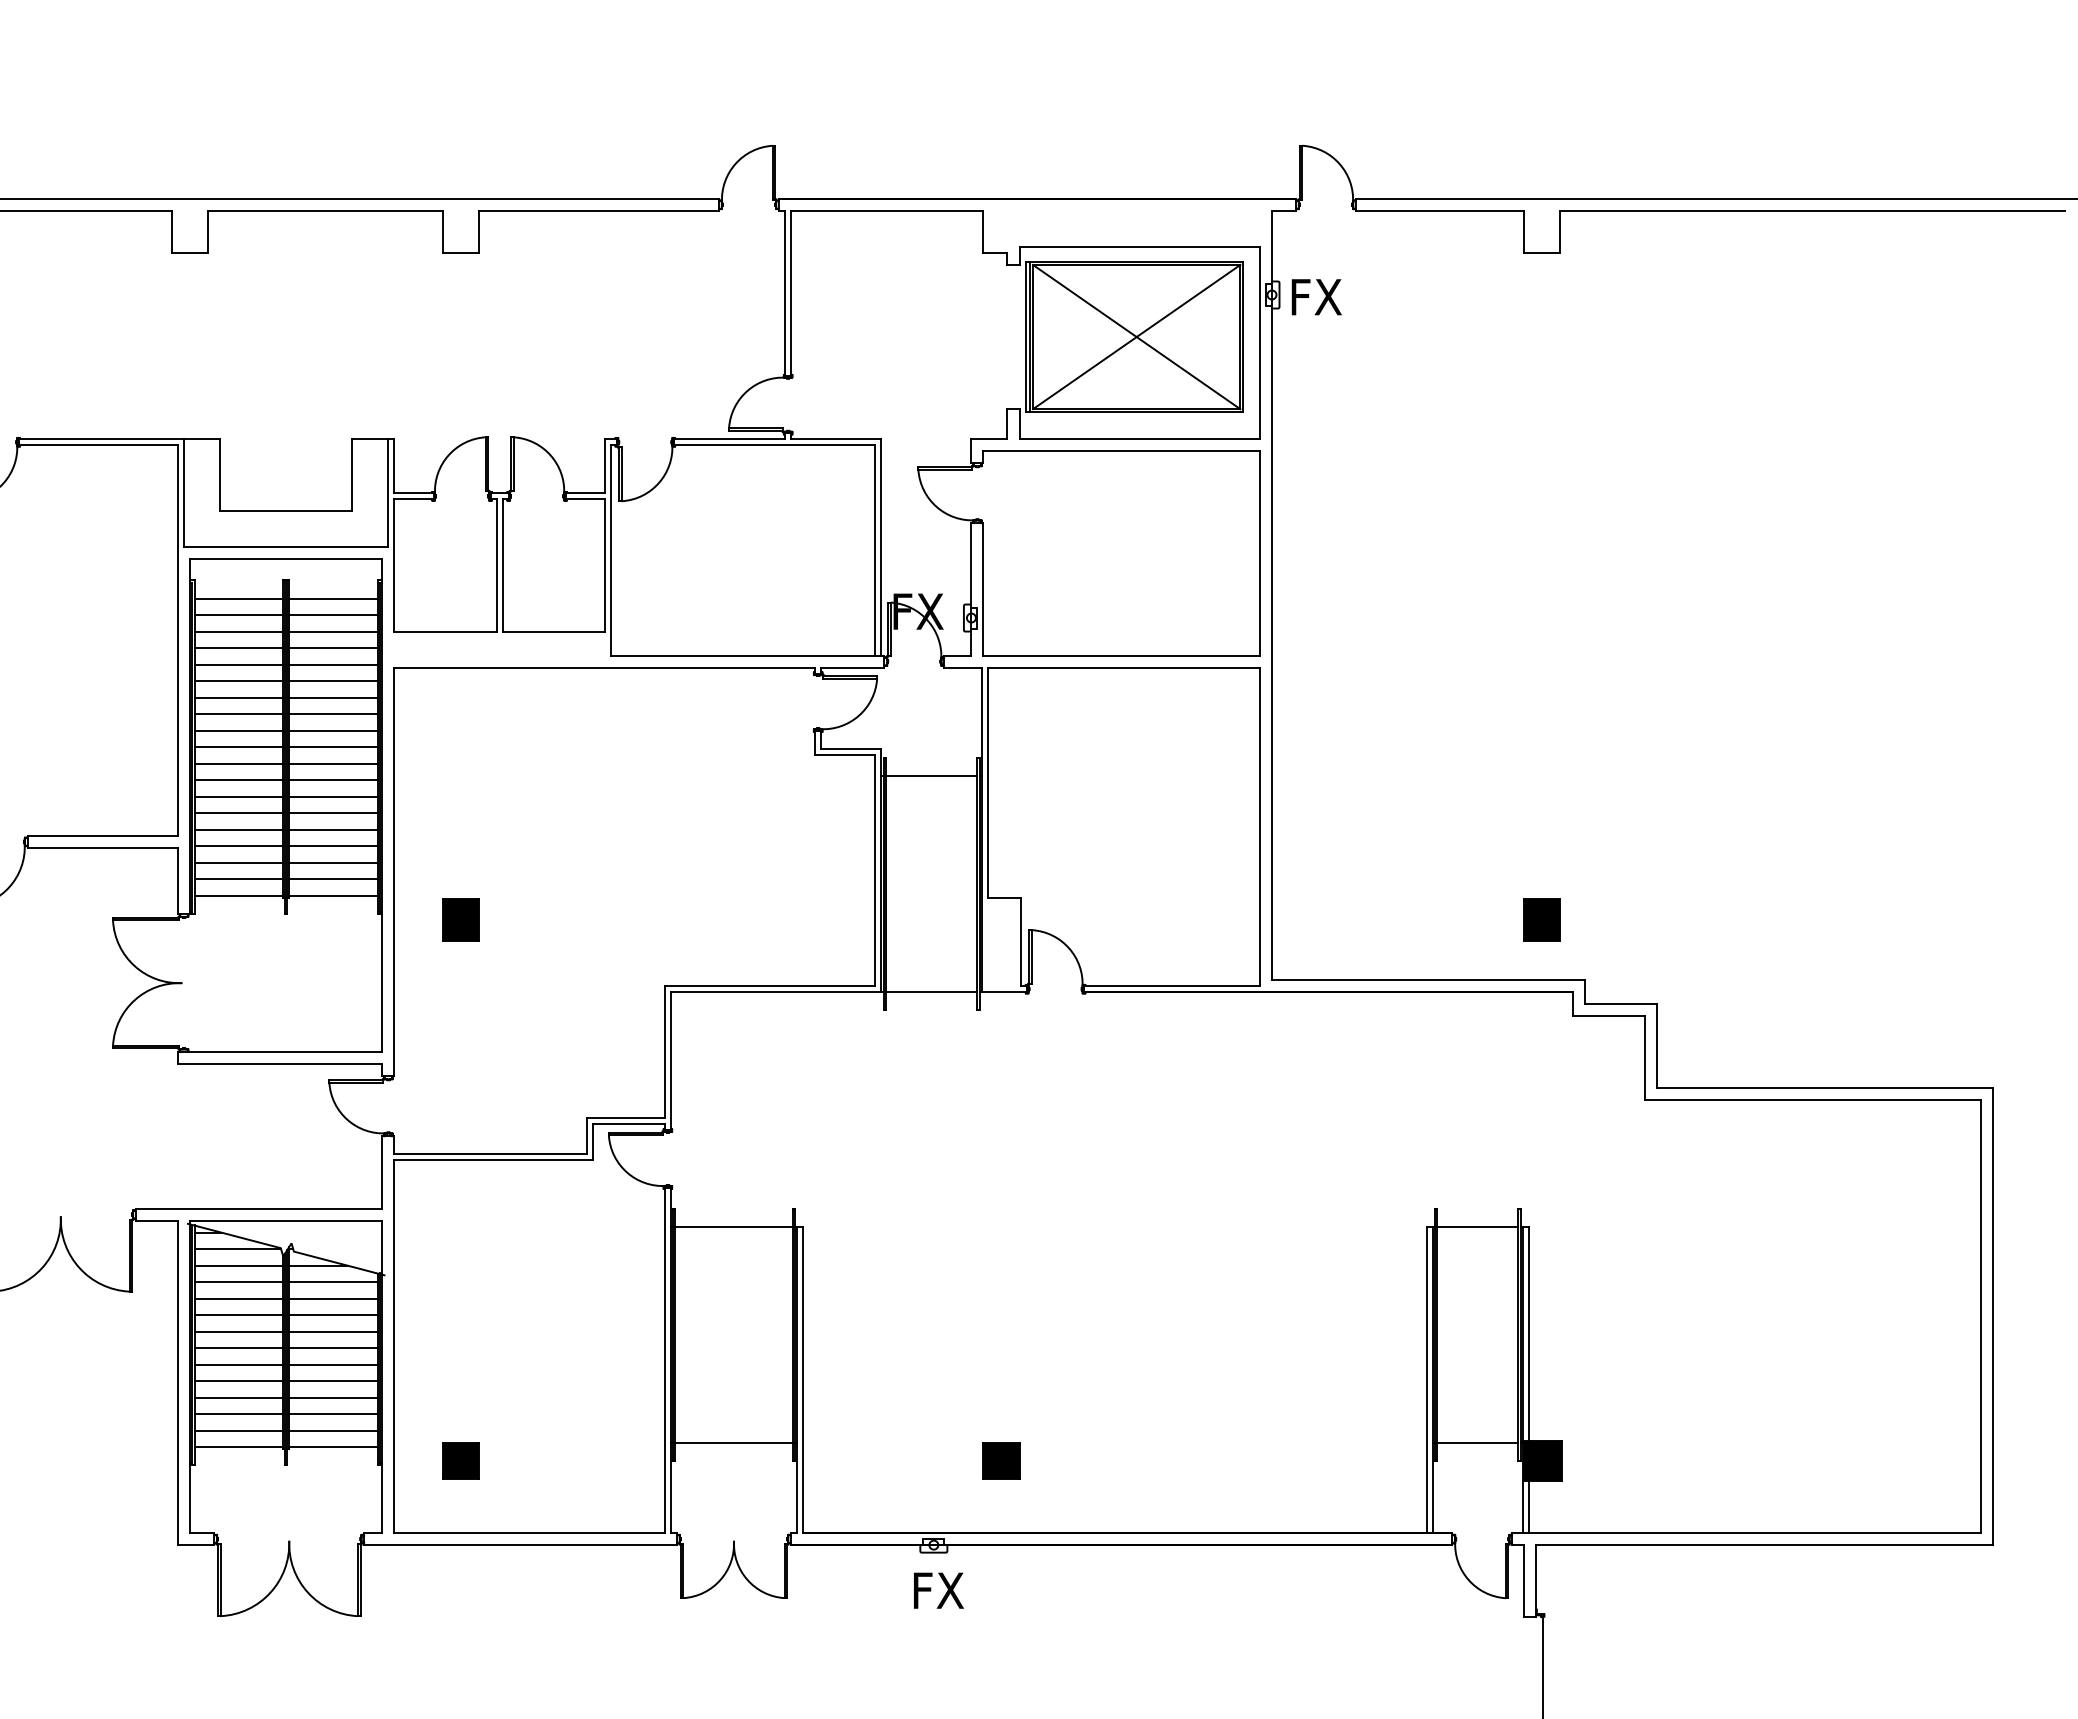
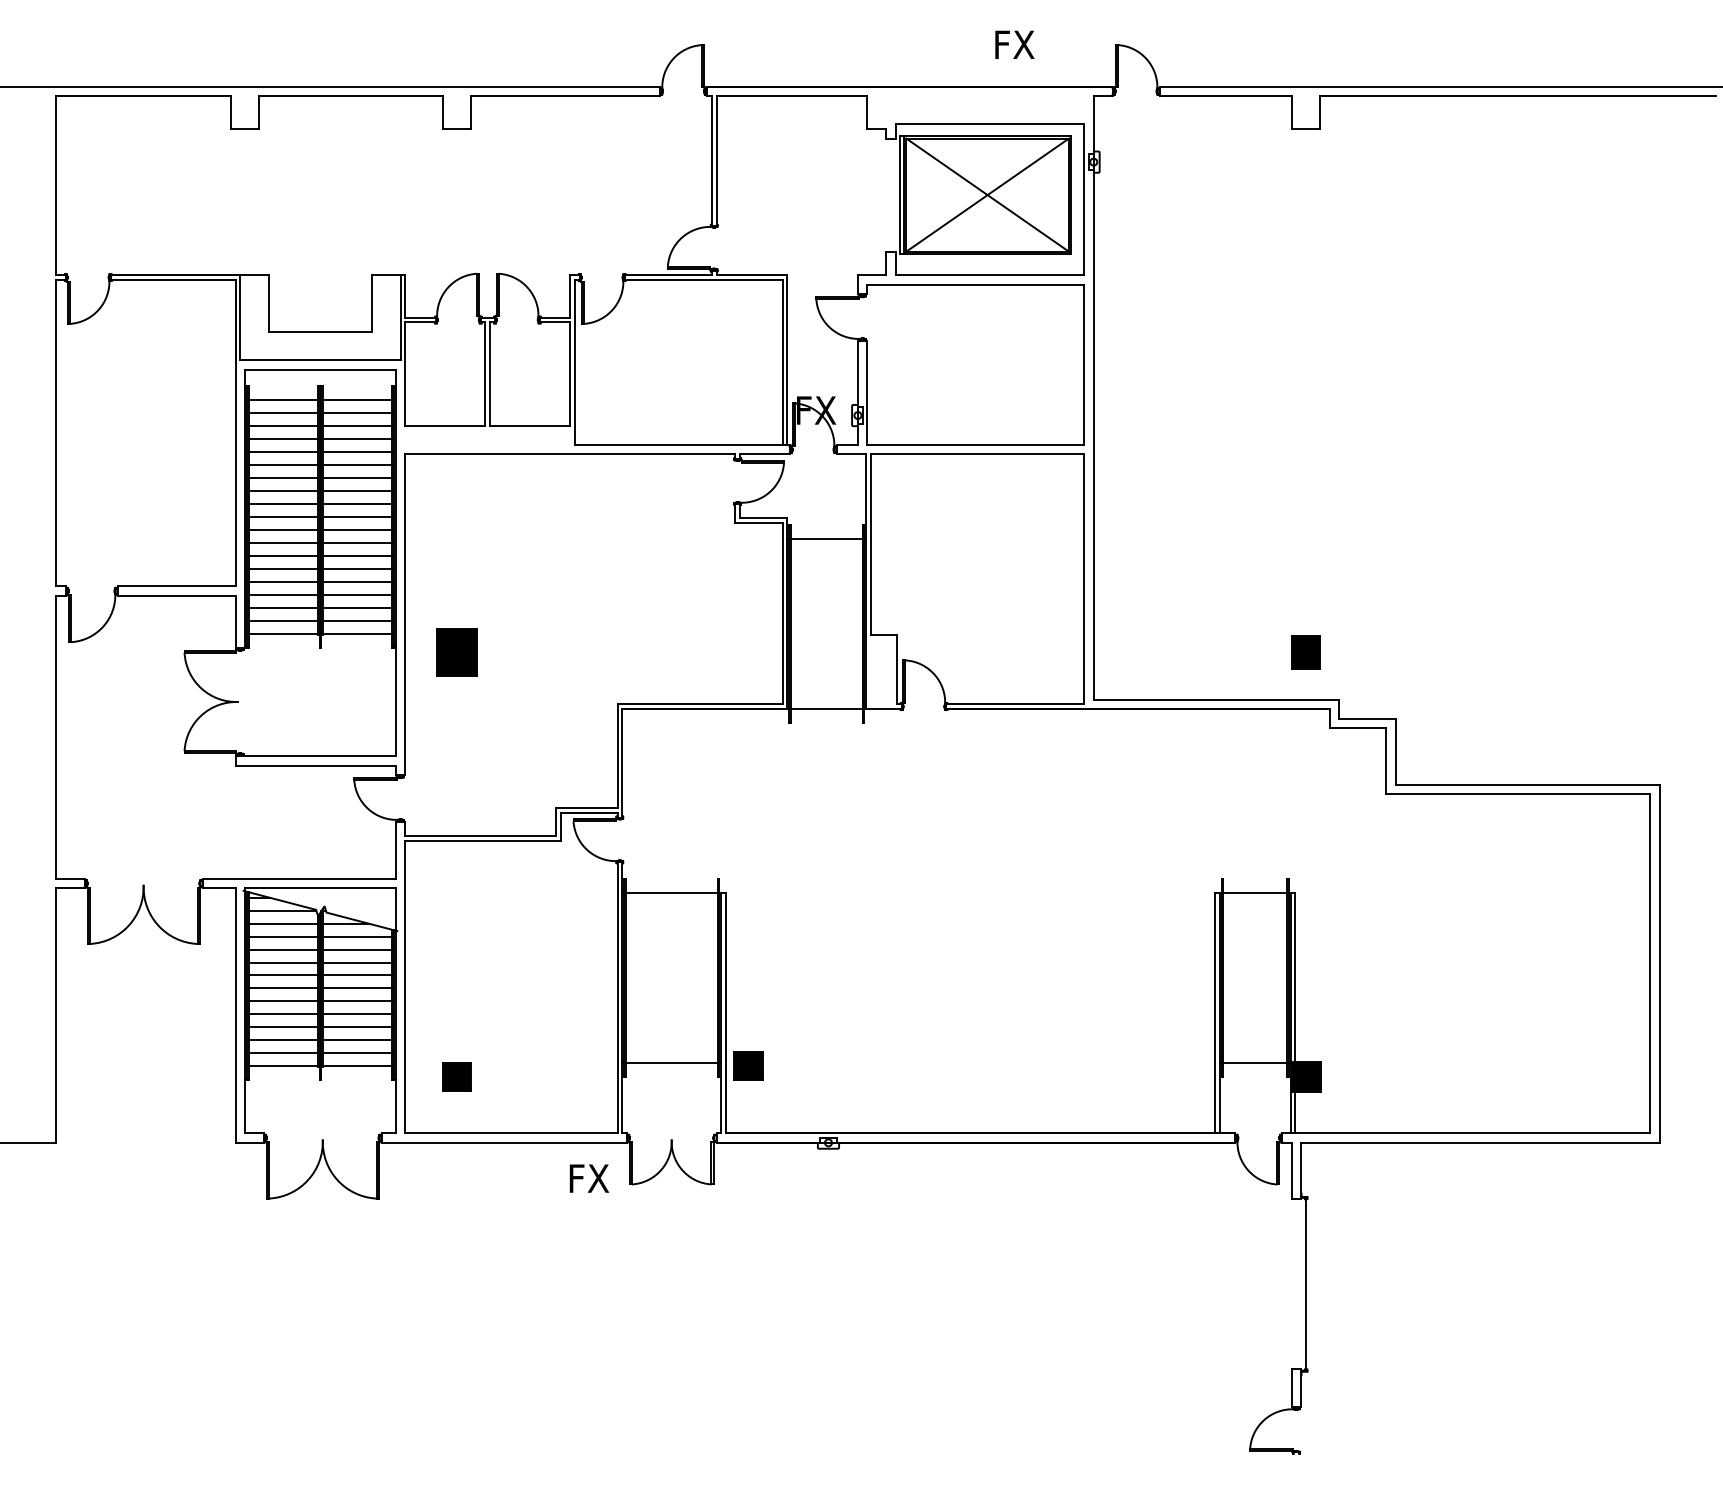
text: (1316, 296) -> (1014, 44), moved
part: (459, 920) -> (456, 652), size x1.4
part: (1001, 1460) -> (748, 1065), moved
text: (937, 1590) -> (588, 1178), moved

